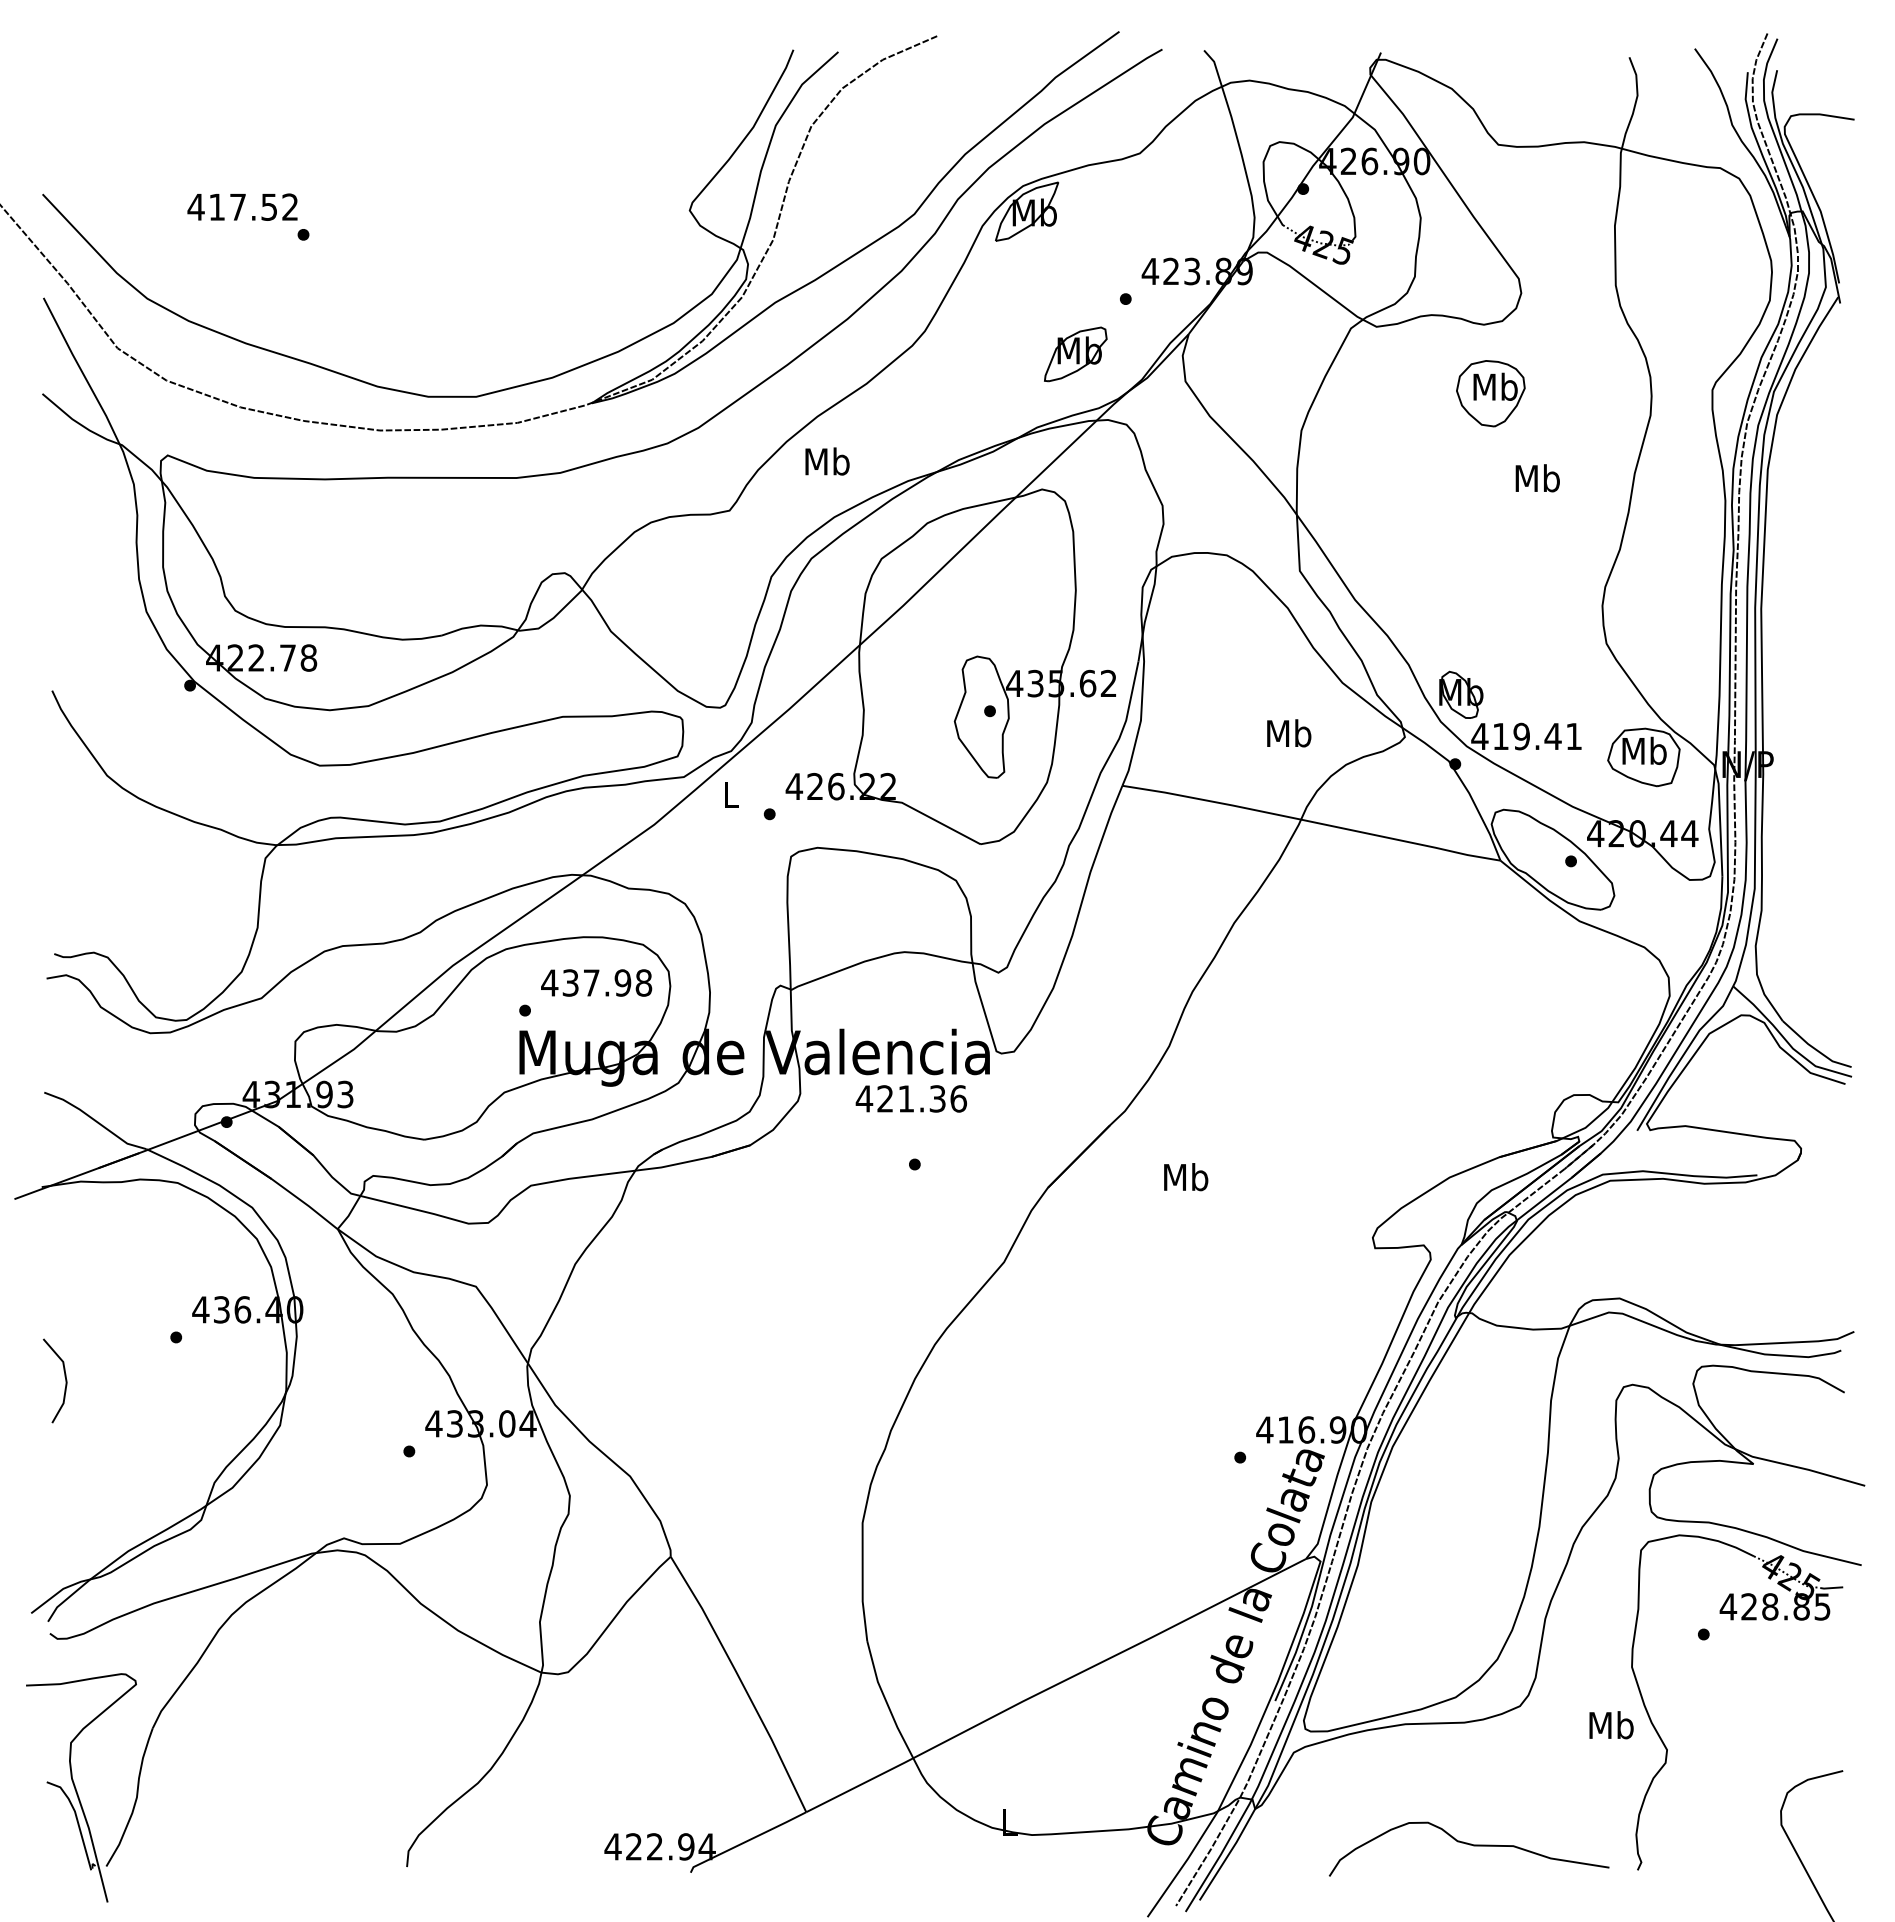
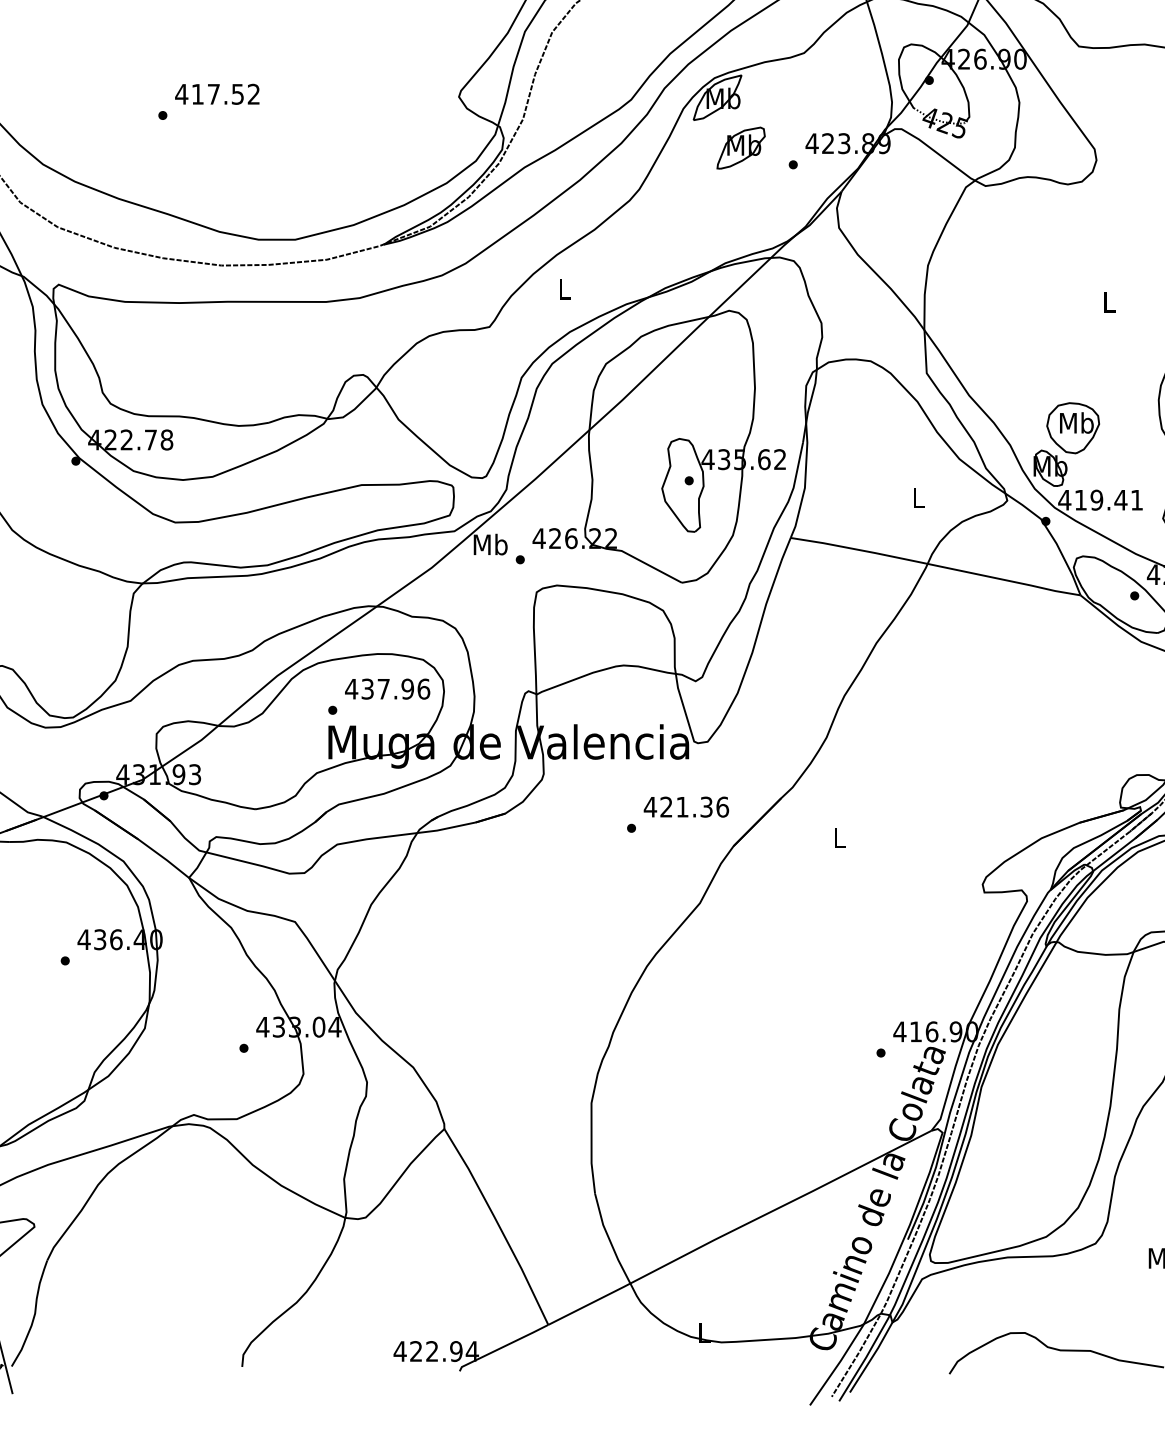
text: (242, 206) -> (217, 93), moved
part: (1075, 354) -> (740, 148), moved
part: (1490, 393) -> (1072, 428), moved
text: (827, 461) -> (564, 289), Mb -> L
text: (1537, 478) -> (1108, 302), Mb -> L
text: (1289, 733) -> (918, 497), Mb -> L
text: (731, 794) -> (490, 544), L -> Mb
text: (643, 982) -> (423, 688), 437.98 -> 437.96
text: (910, 1098) -> (685, 806), moved
text: (1186, 1177) -> (839, 838), Mb -> L

